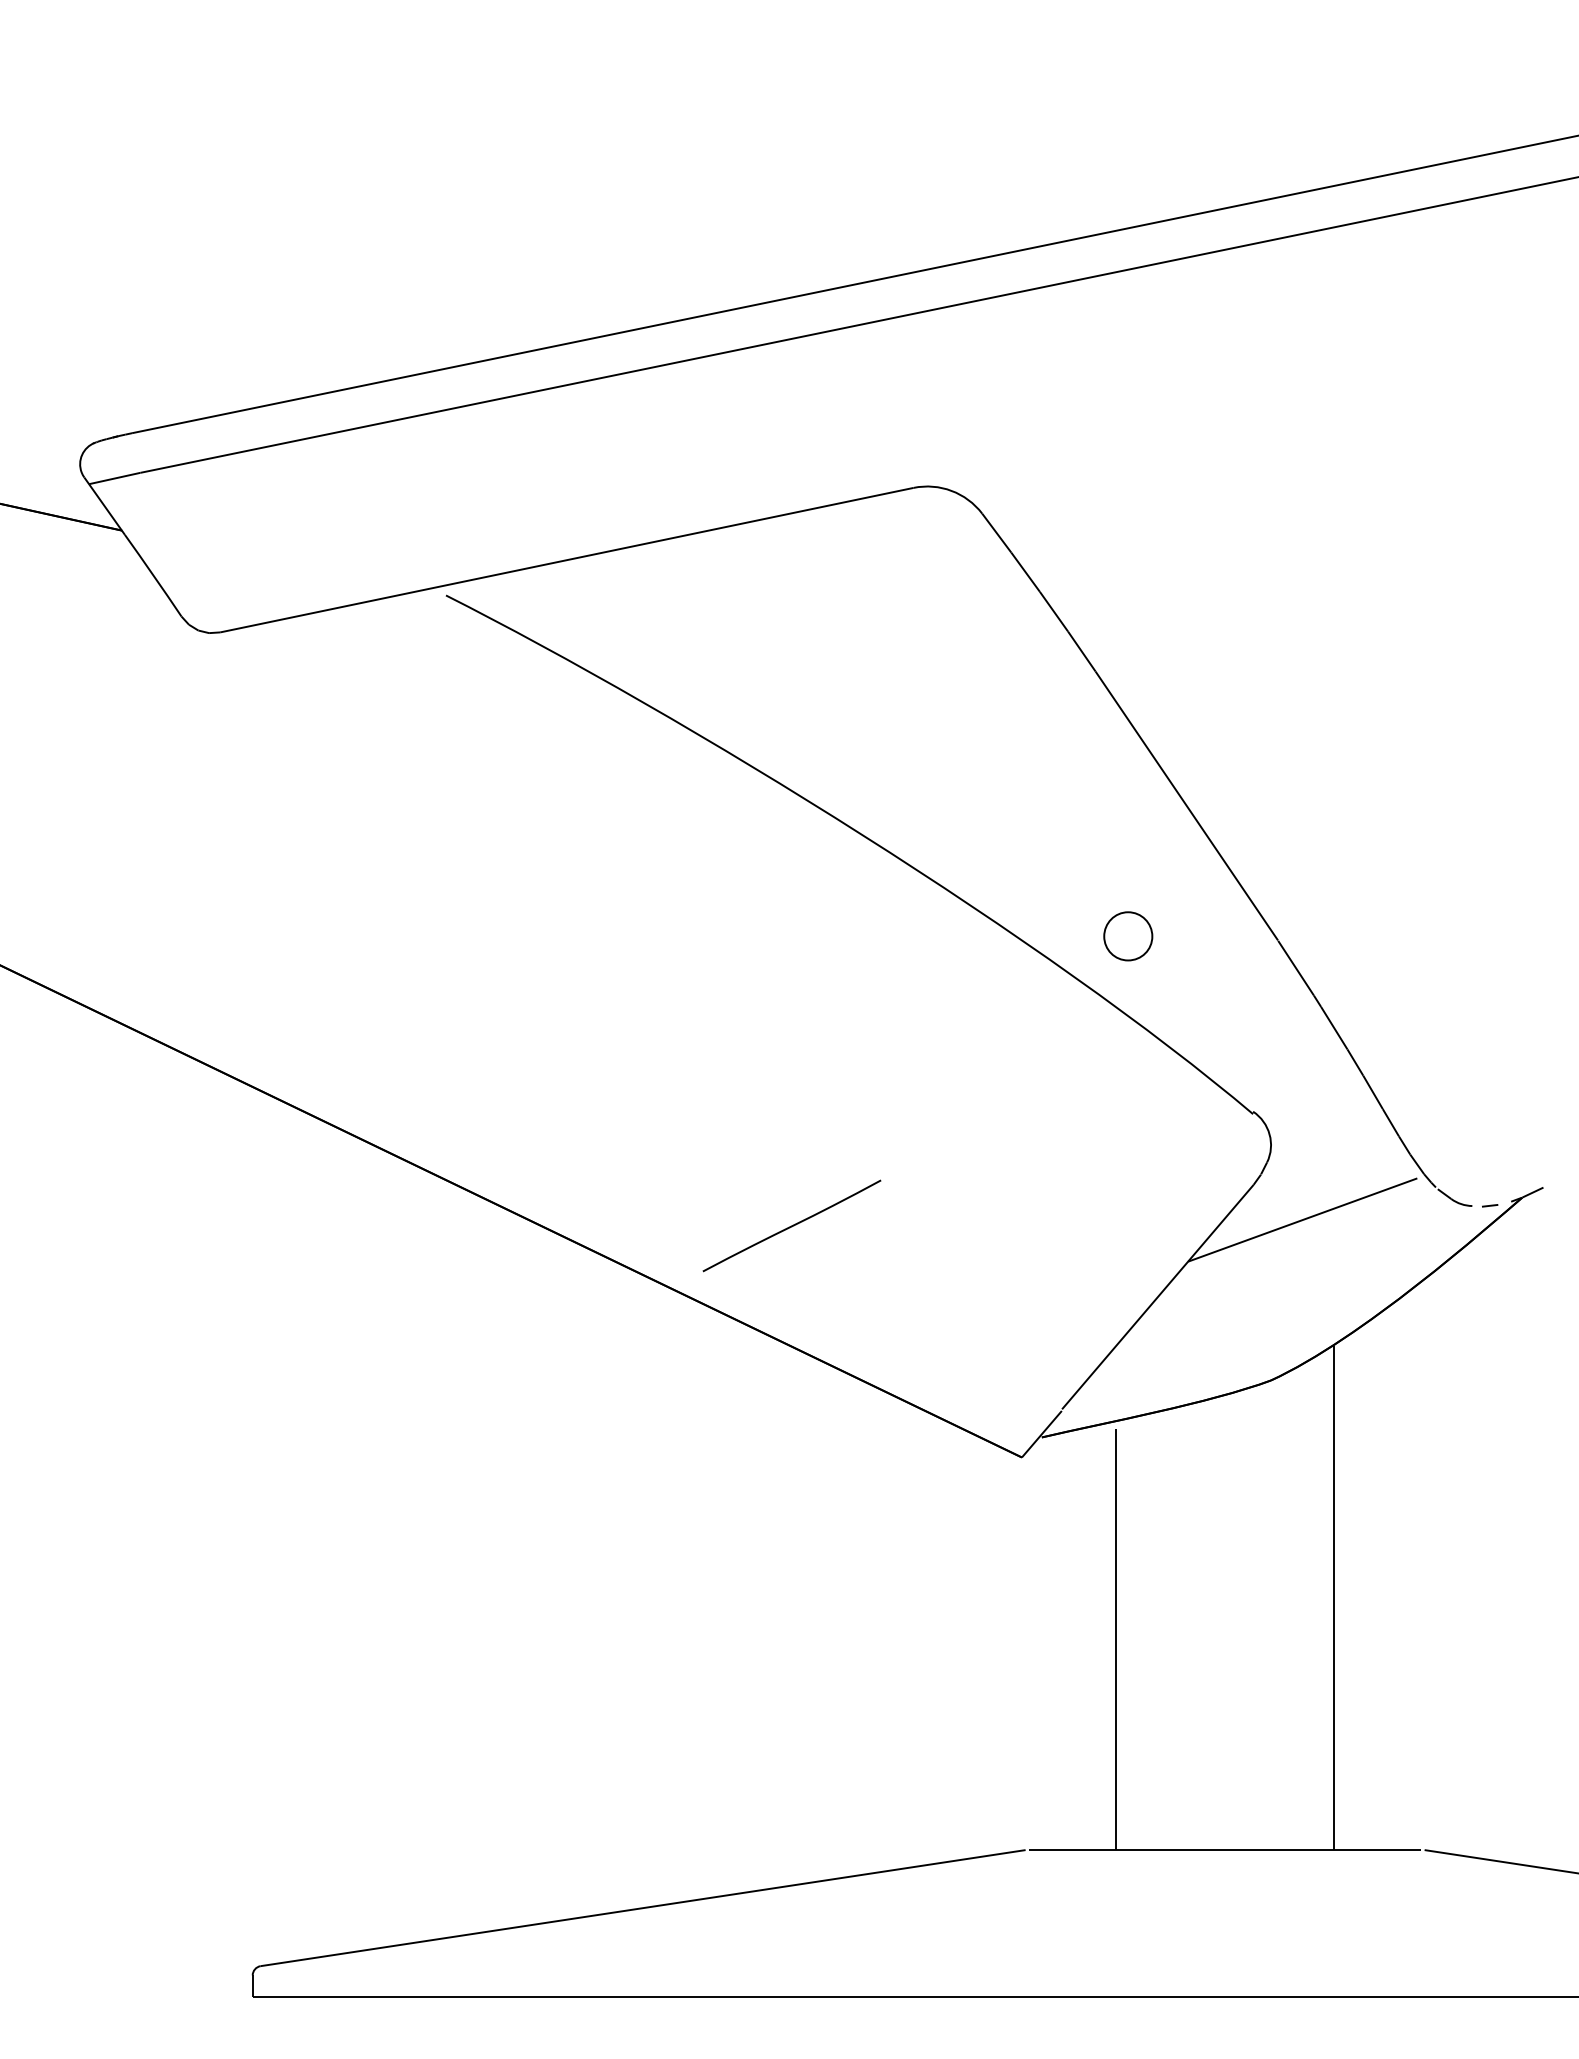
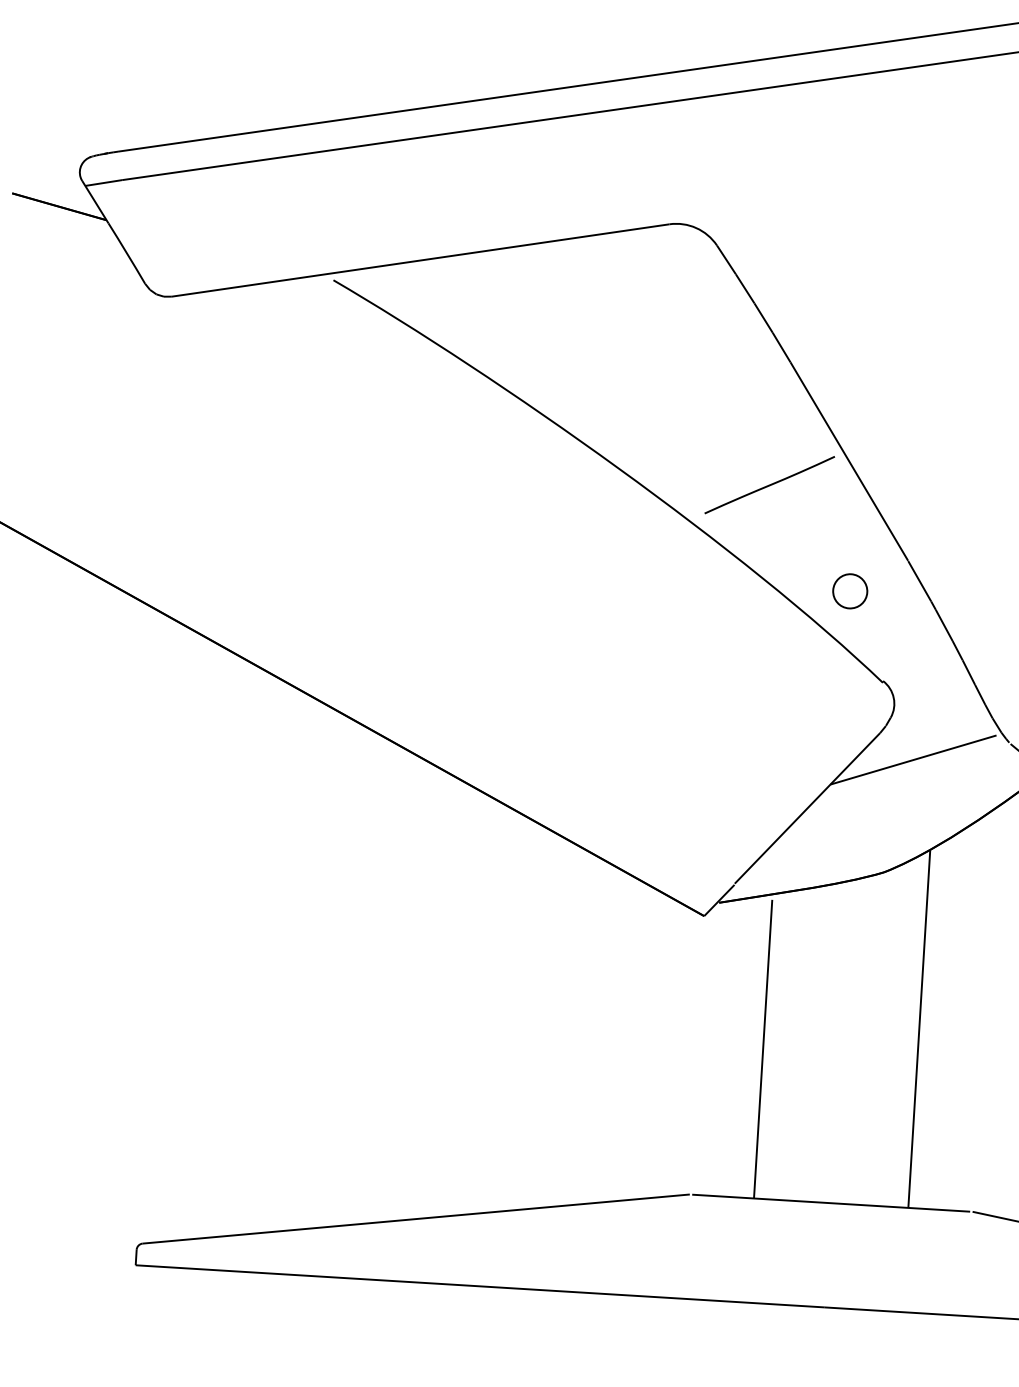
part: (1128, 936) -> (850, 591), moved
line: (791, 1225) -> (769, 484), moved

